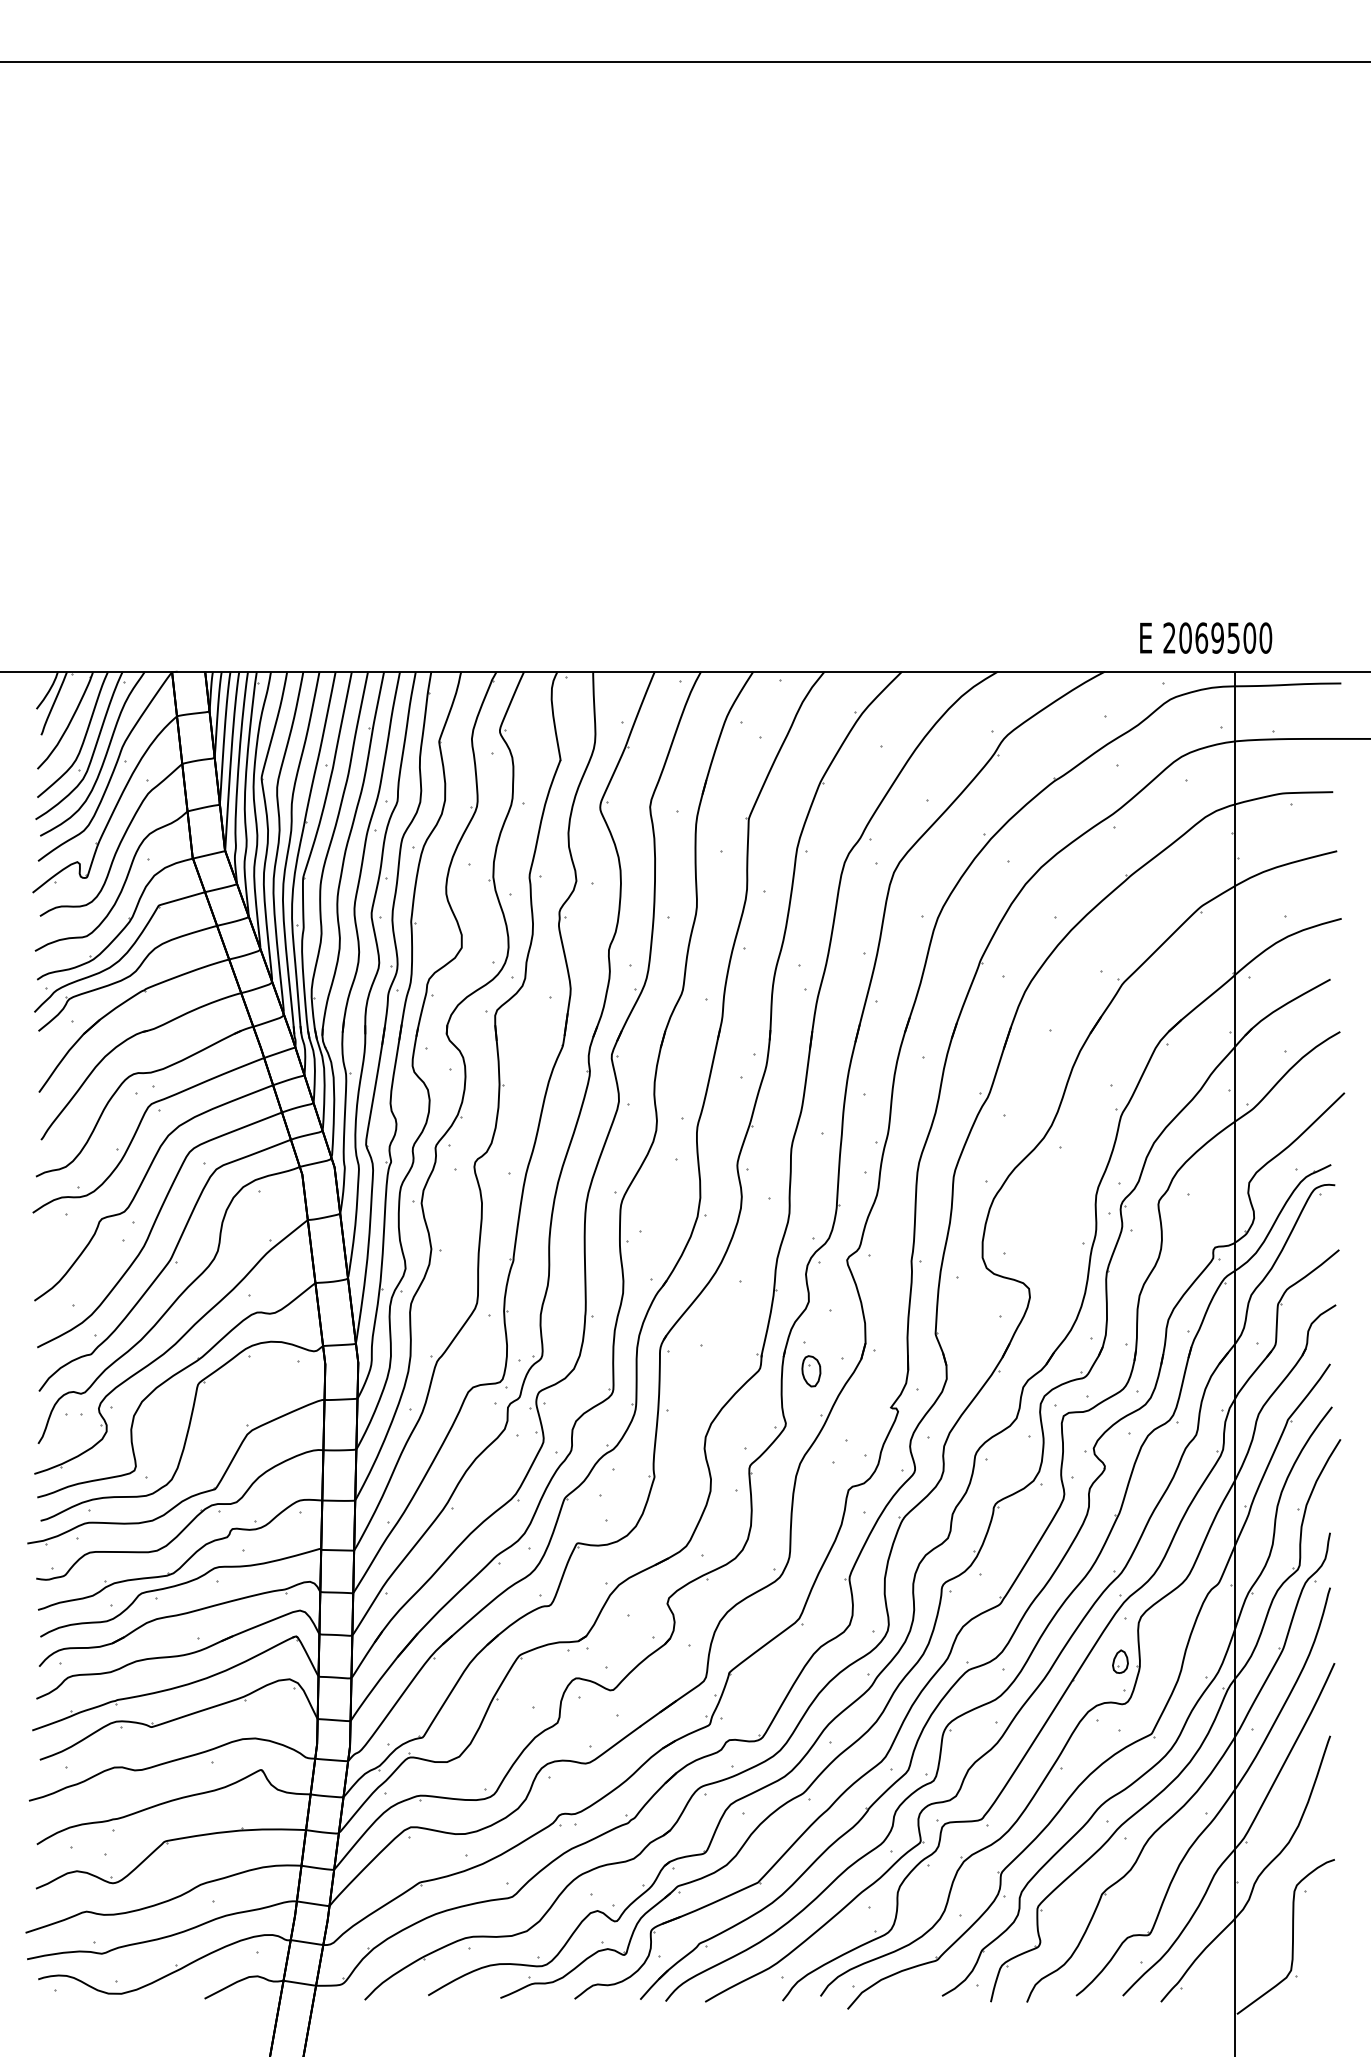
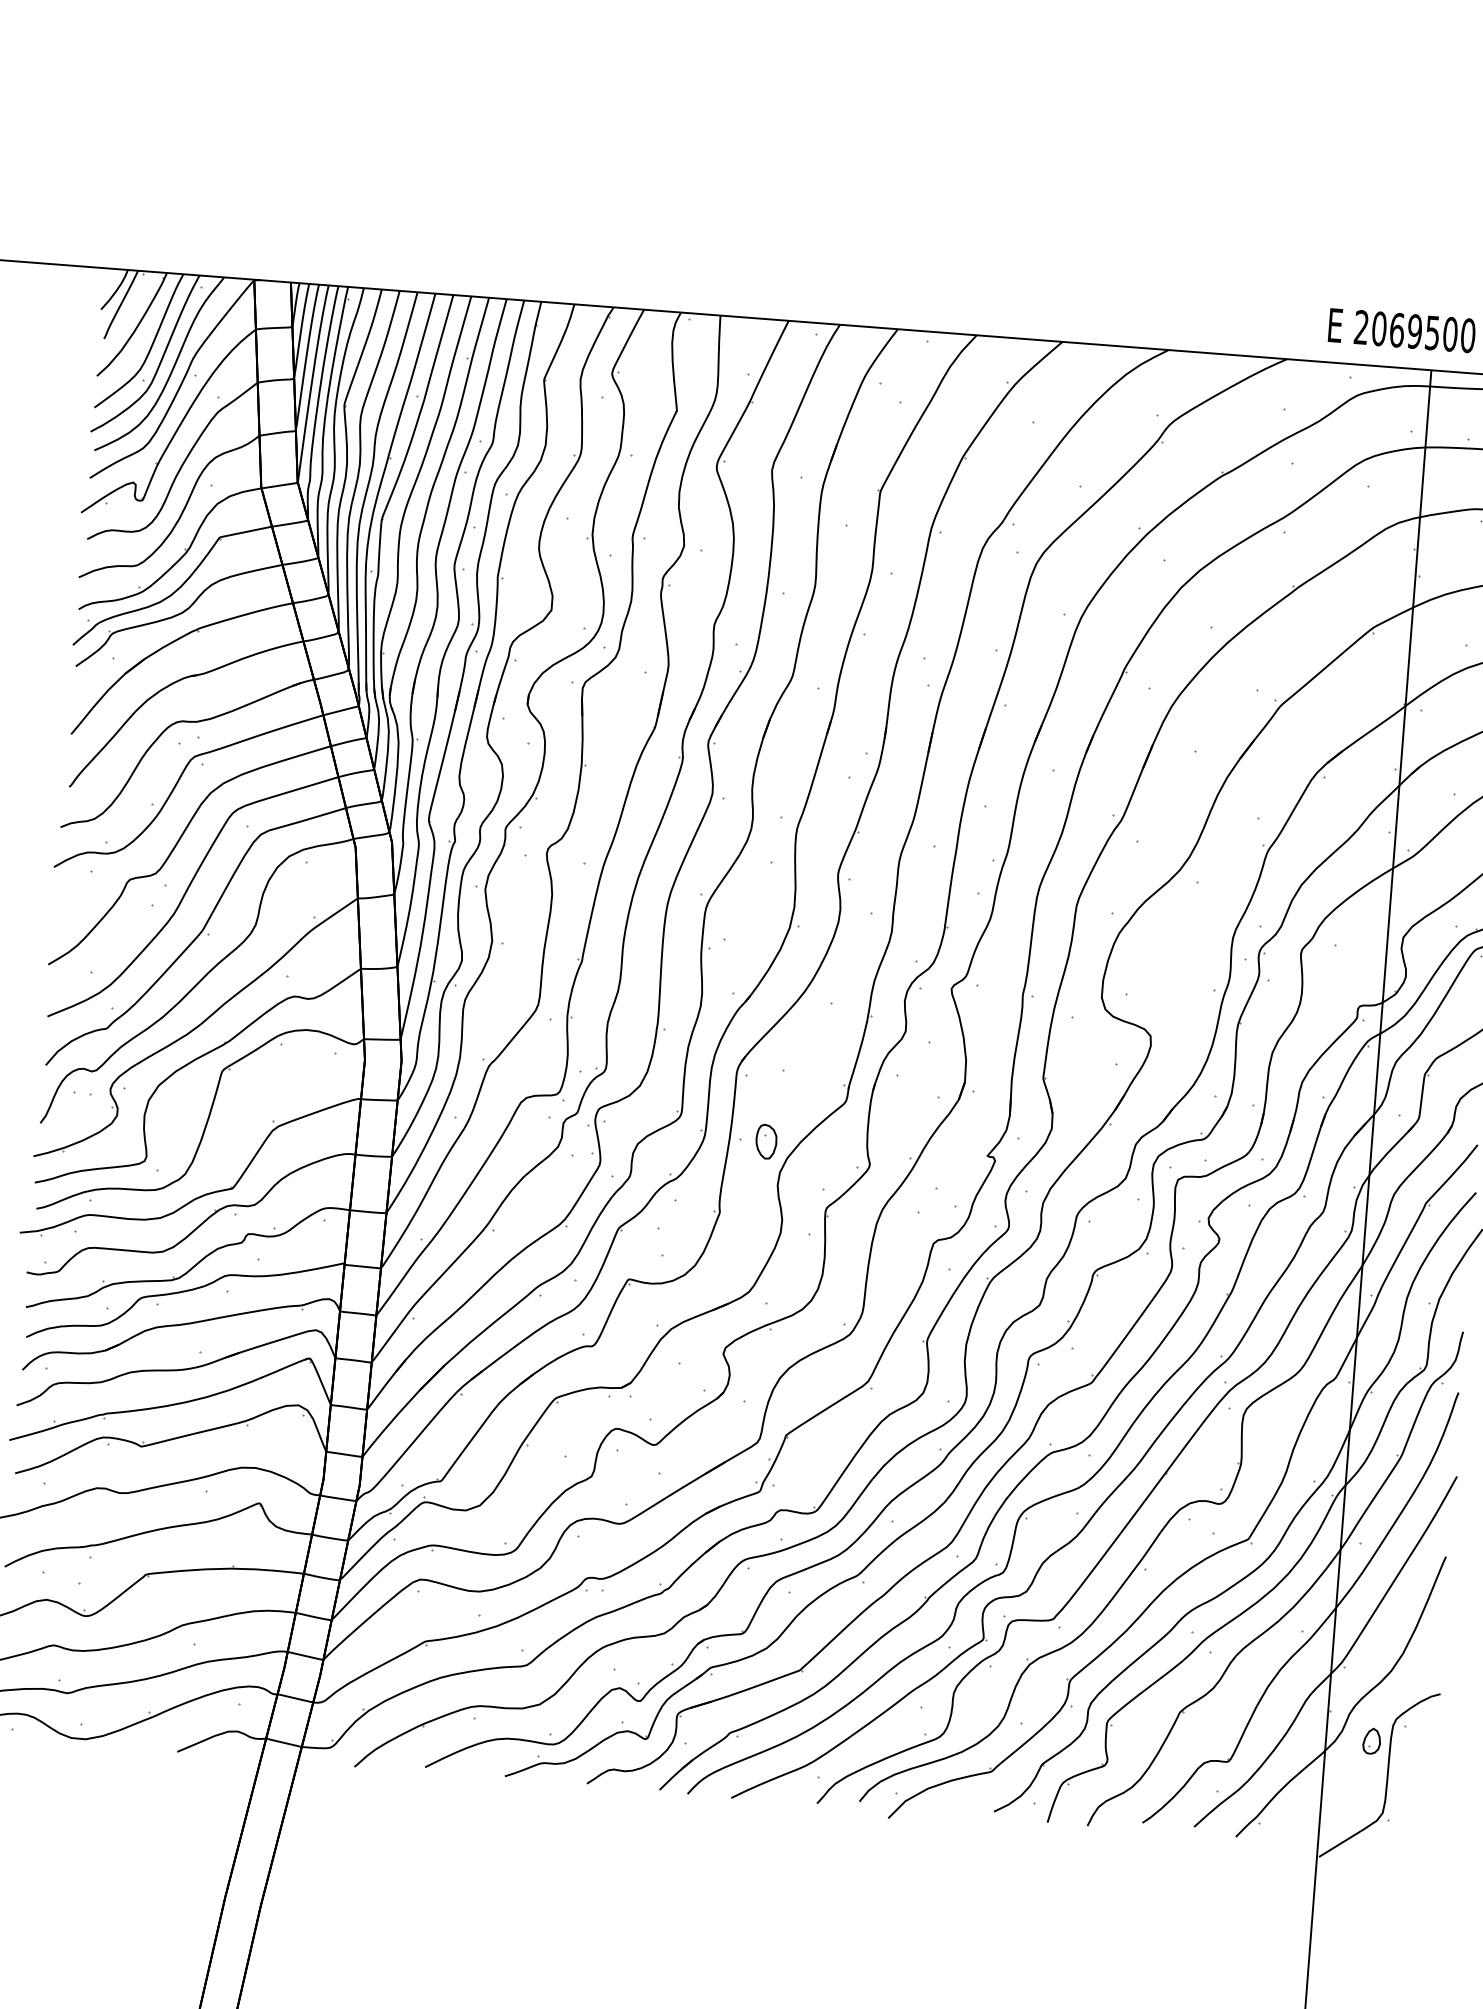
part: (811, 1371) -> (766, 1142), moved
part: (1120, 1661) -> (1371, 1741), moved

